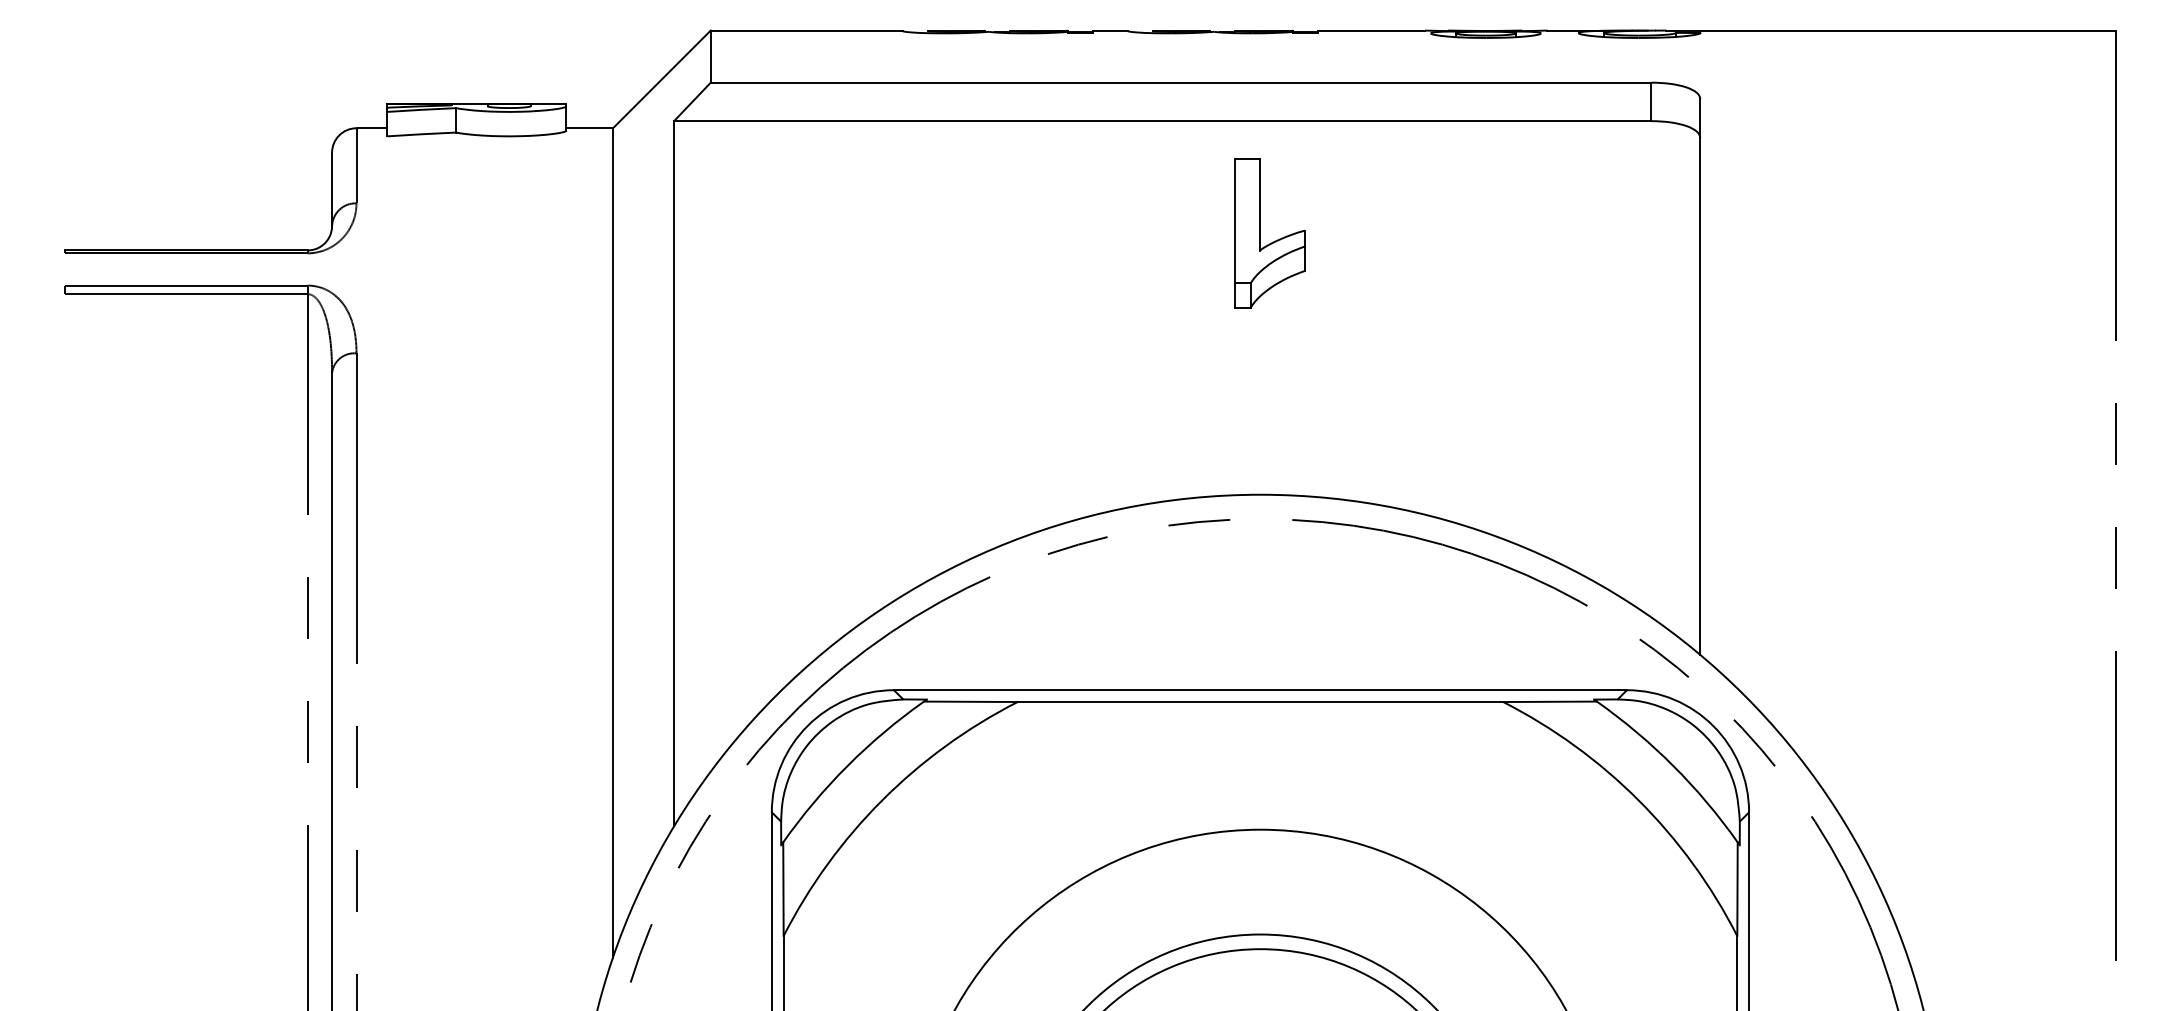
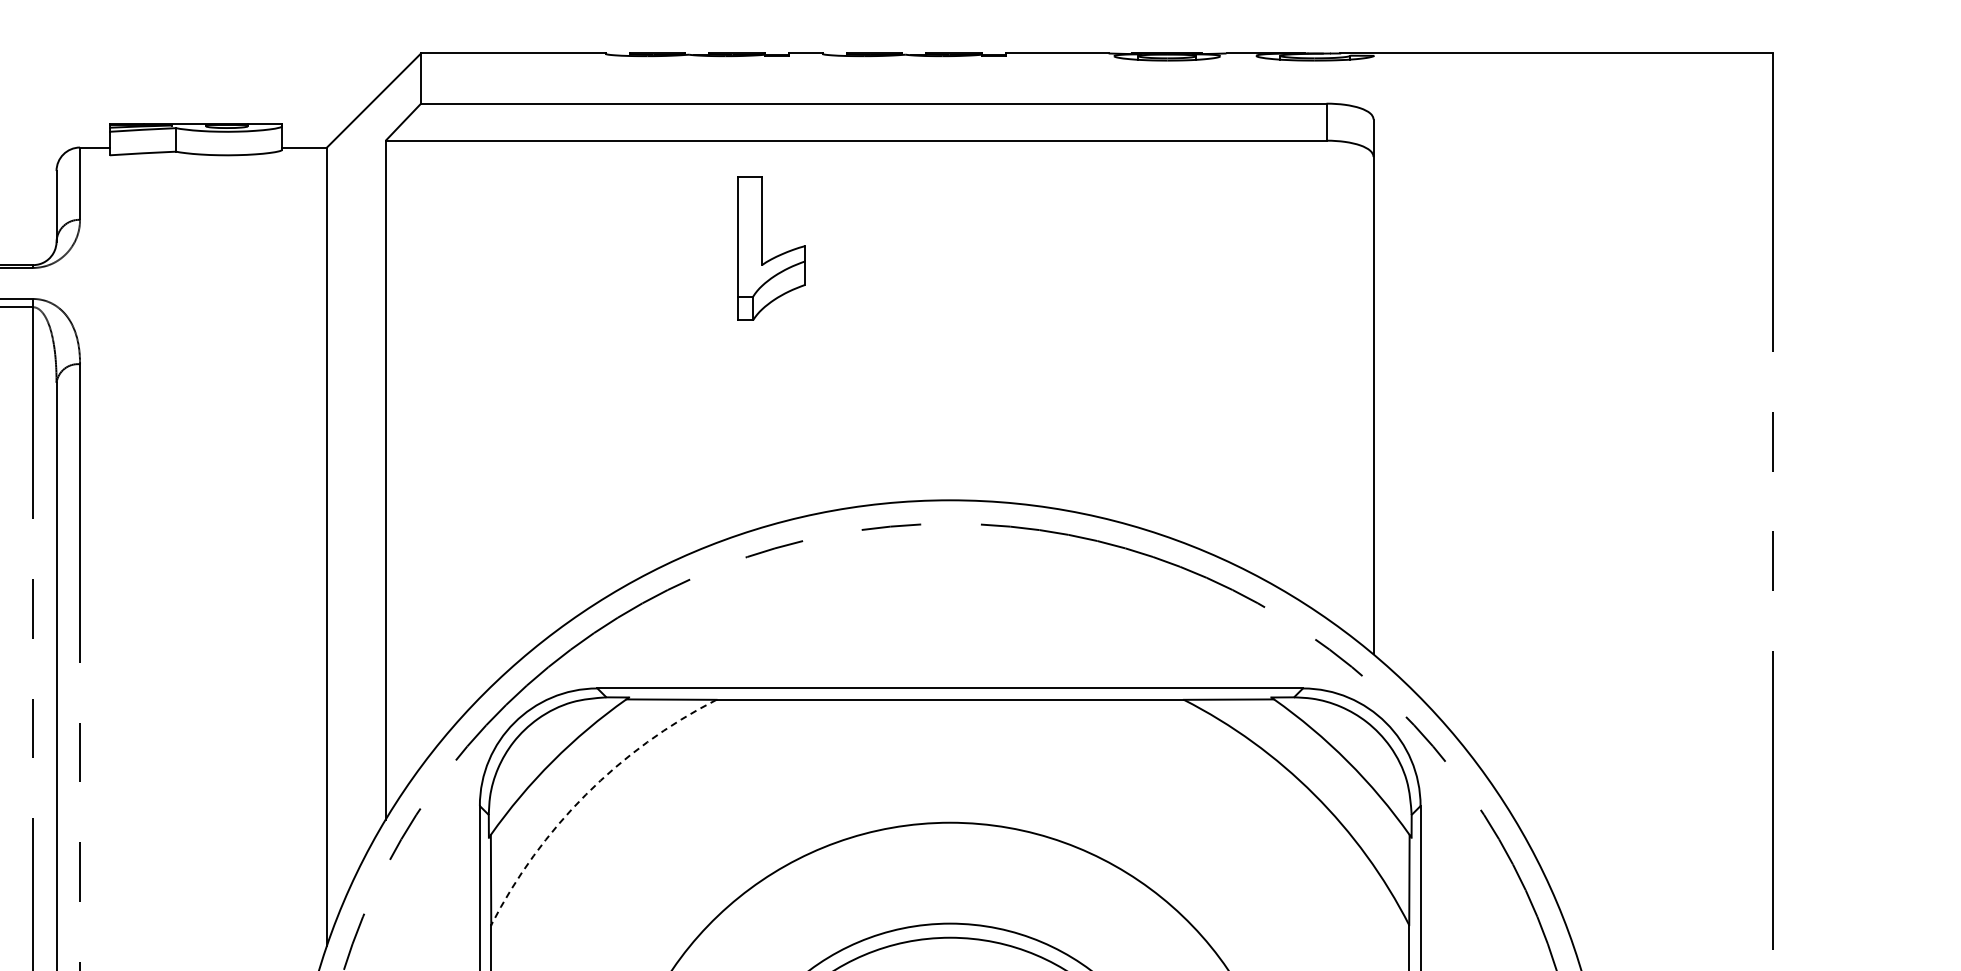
part: (1273, 241) -> (775, 256), moved
arc: (882, 800) -> (586, 794), solid -> dashed

